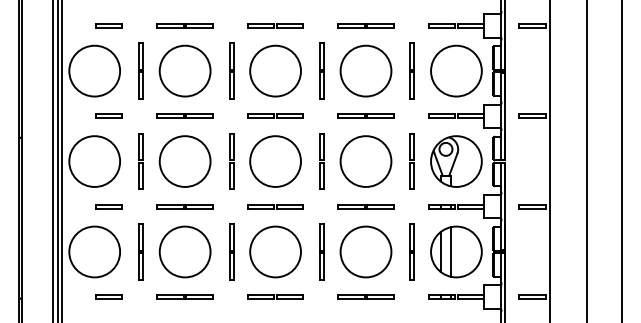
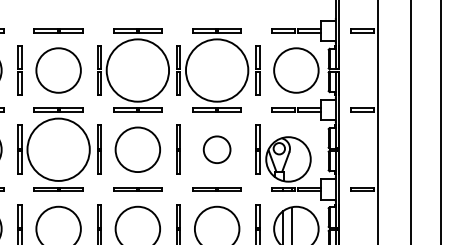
circle: (275, 70) -> (137, 69), size x1.4
circle: (365, 70) -> (216, 69), size x1.4
circle: (184, 161) -> (58, 149), size x1.4
circle: (365, 161) -> (216, 149), size x0.6
part: (456, 161) -> (288, 159), moved

